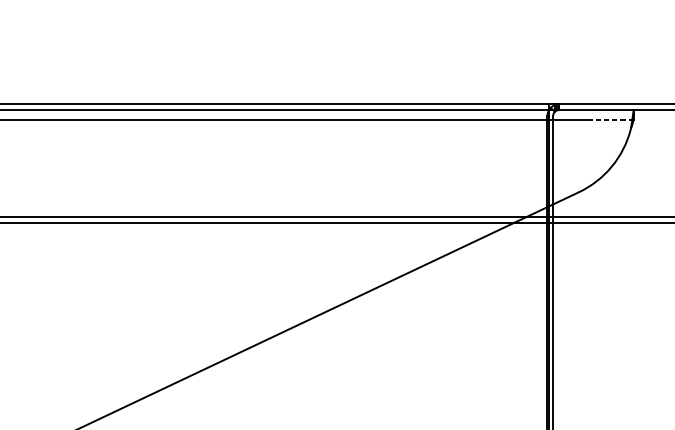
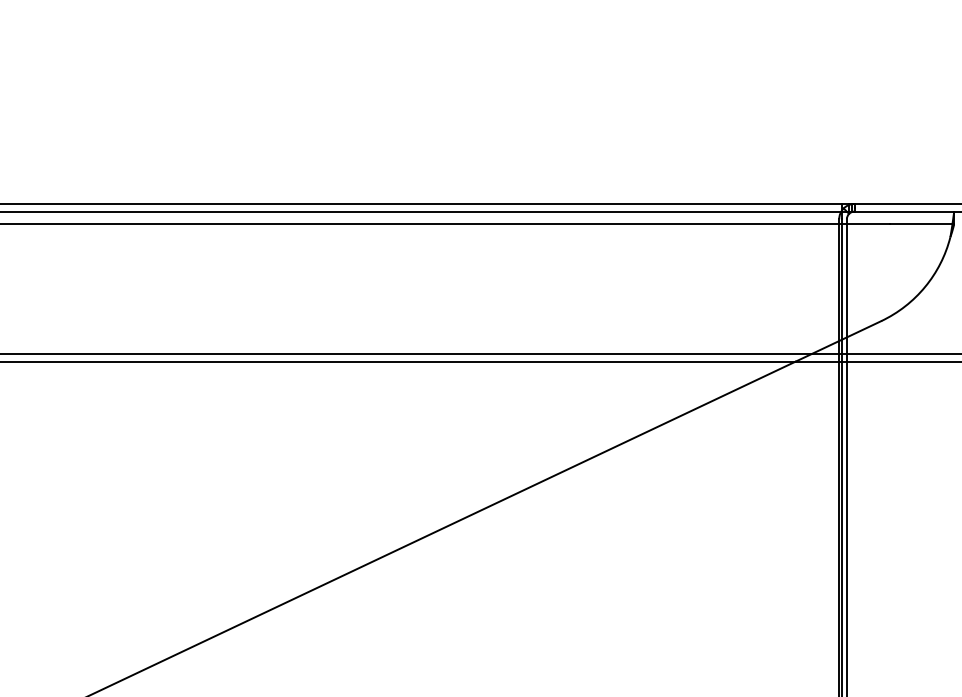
line: (609, 119) -> (922, 224), dashed -> solid

